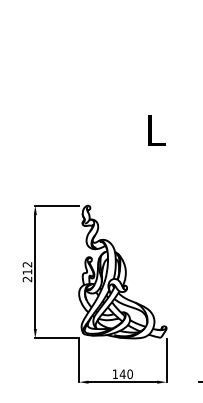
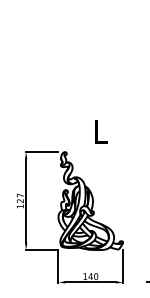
text: (156, 130) -> (100, 132), moved
text: (27, 272) -> (20, 201), 212 -> 127

